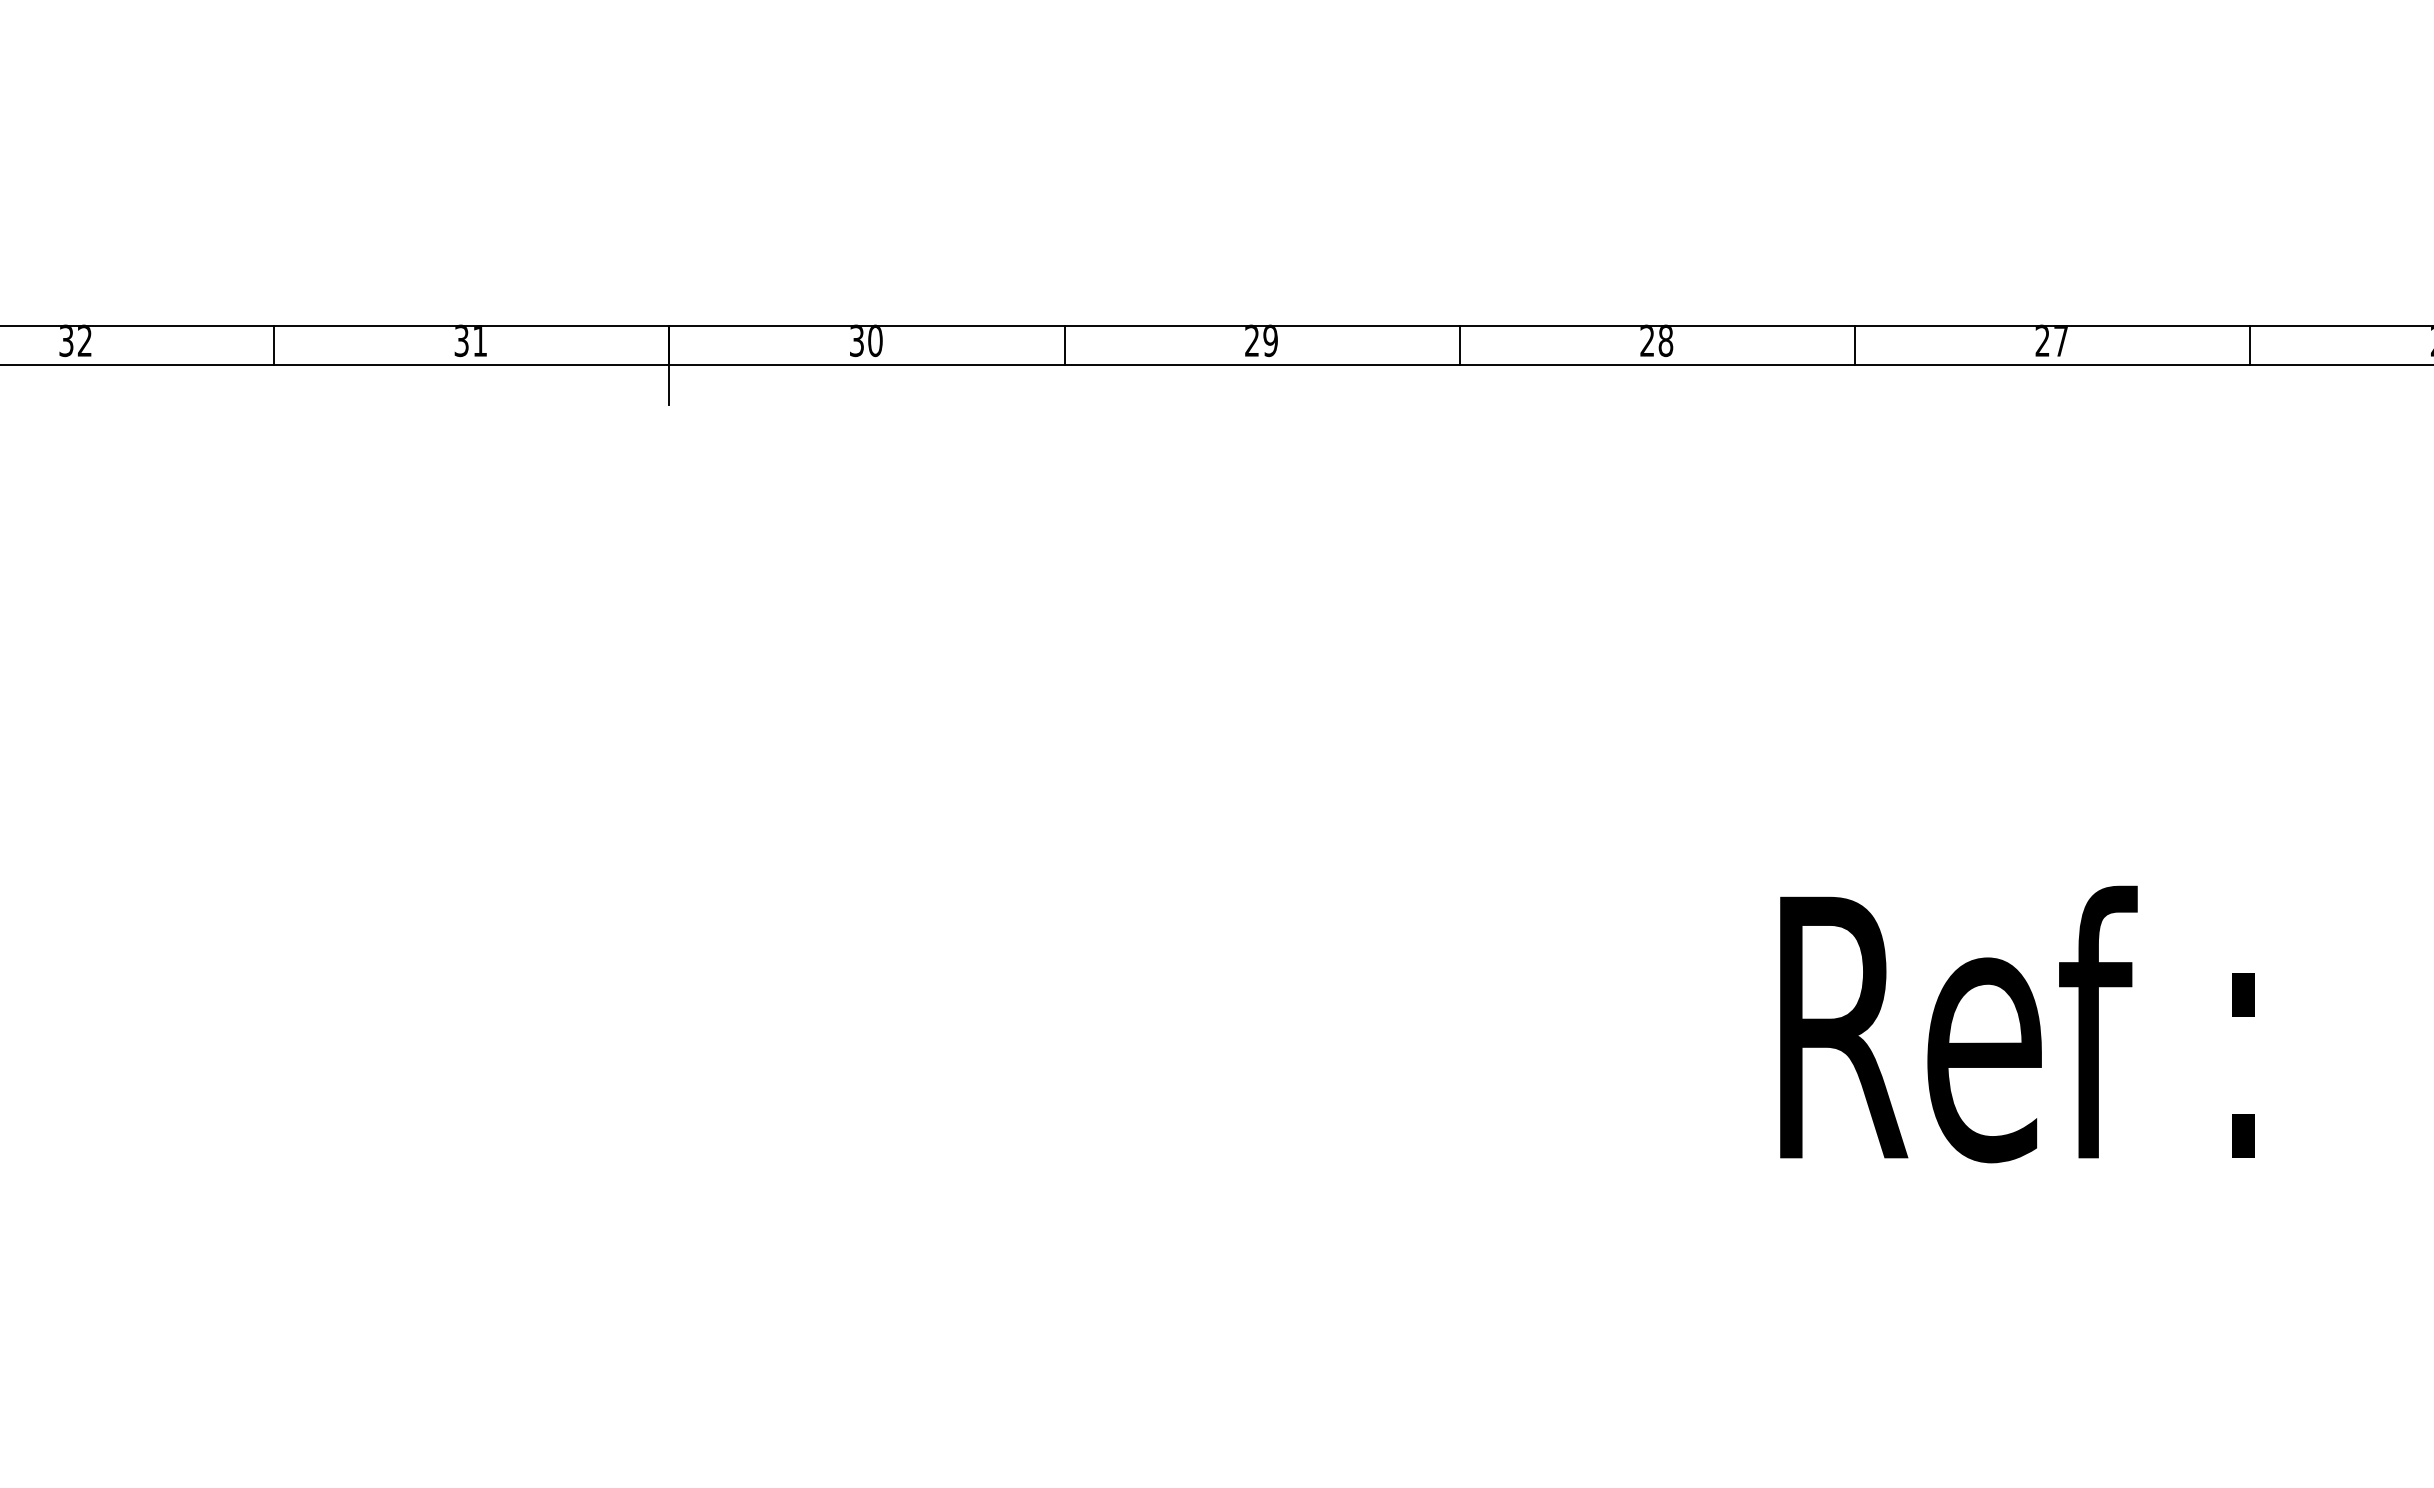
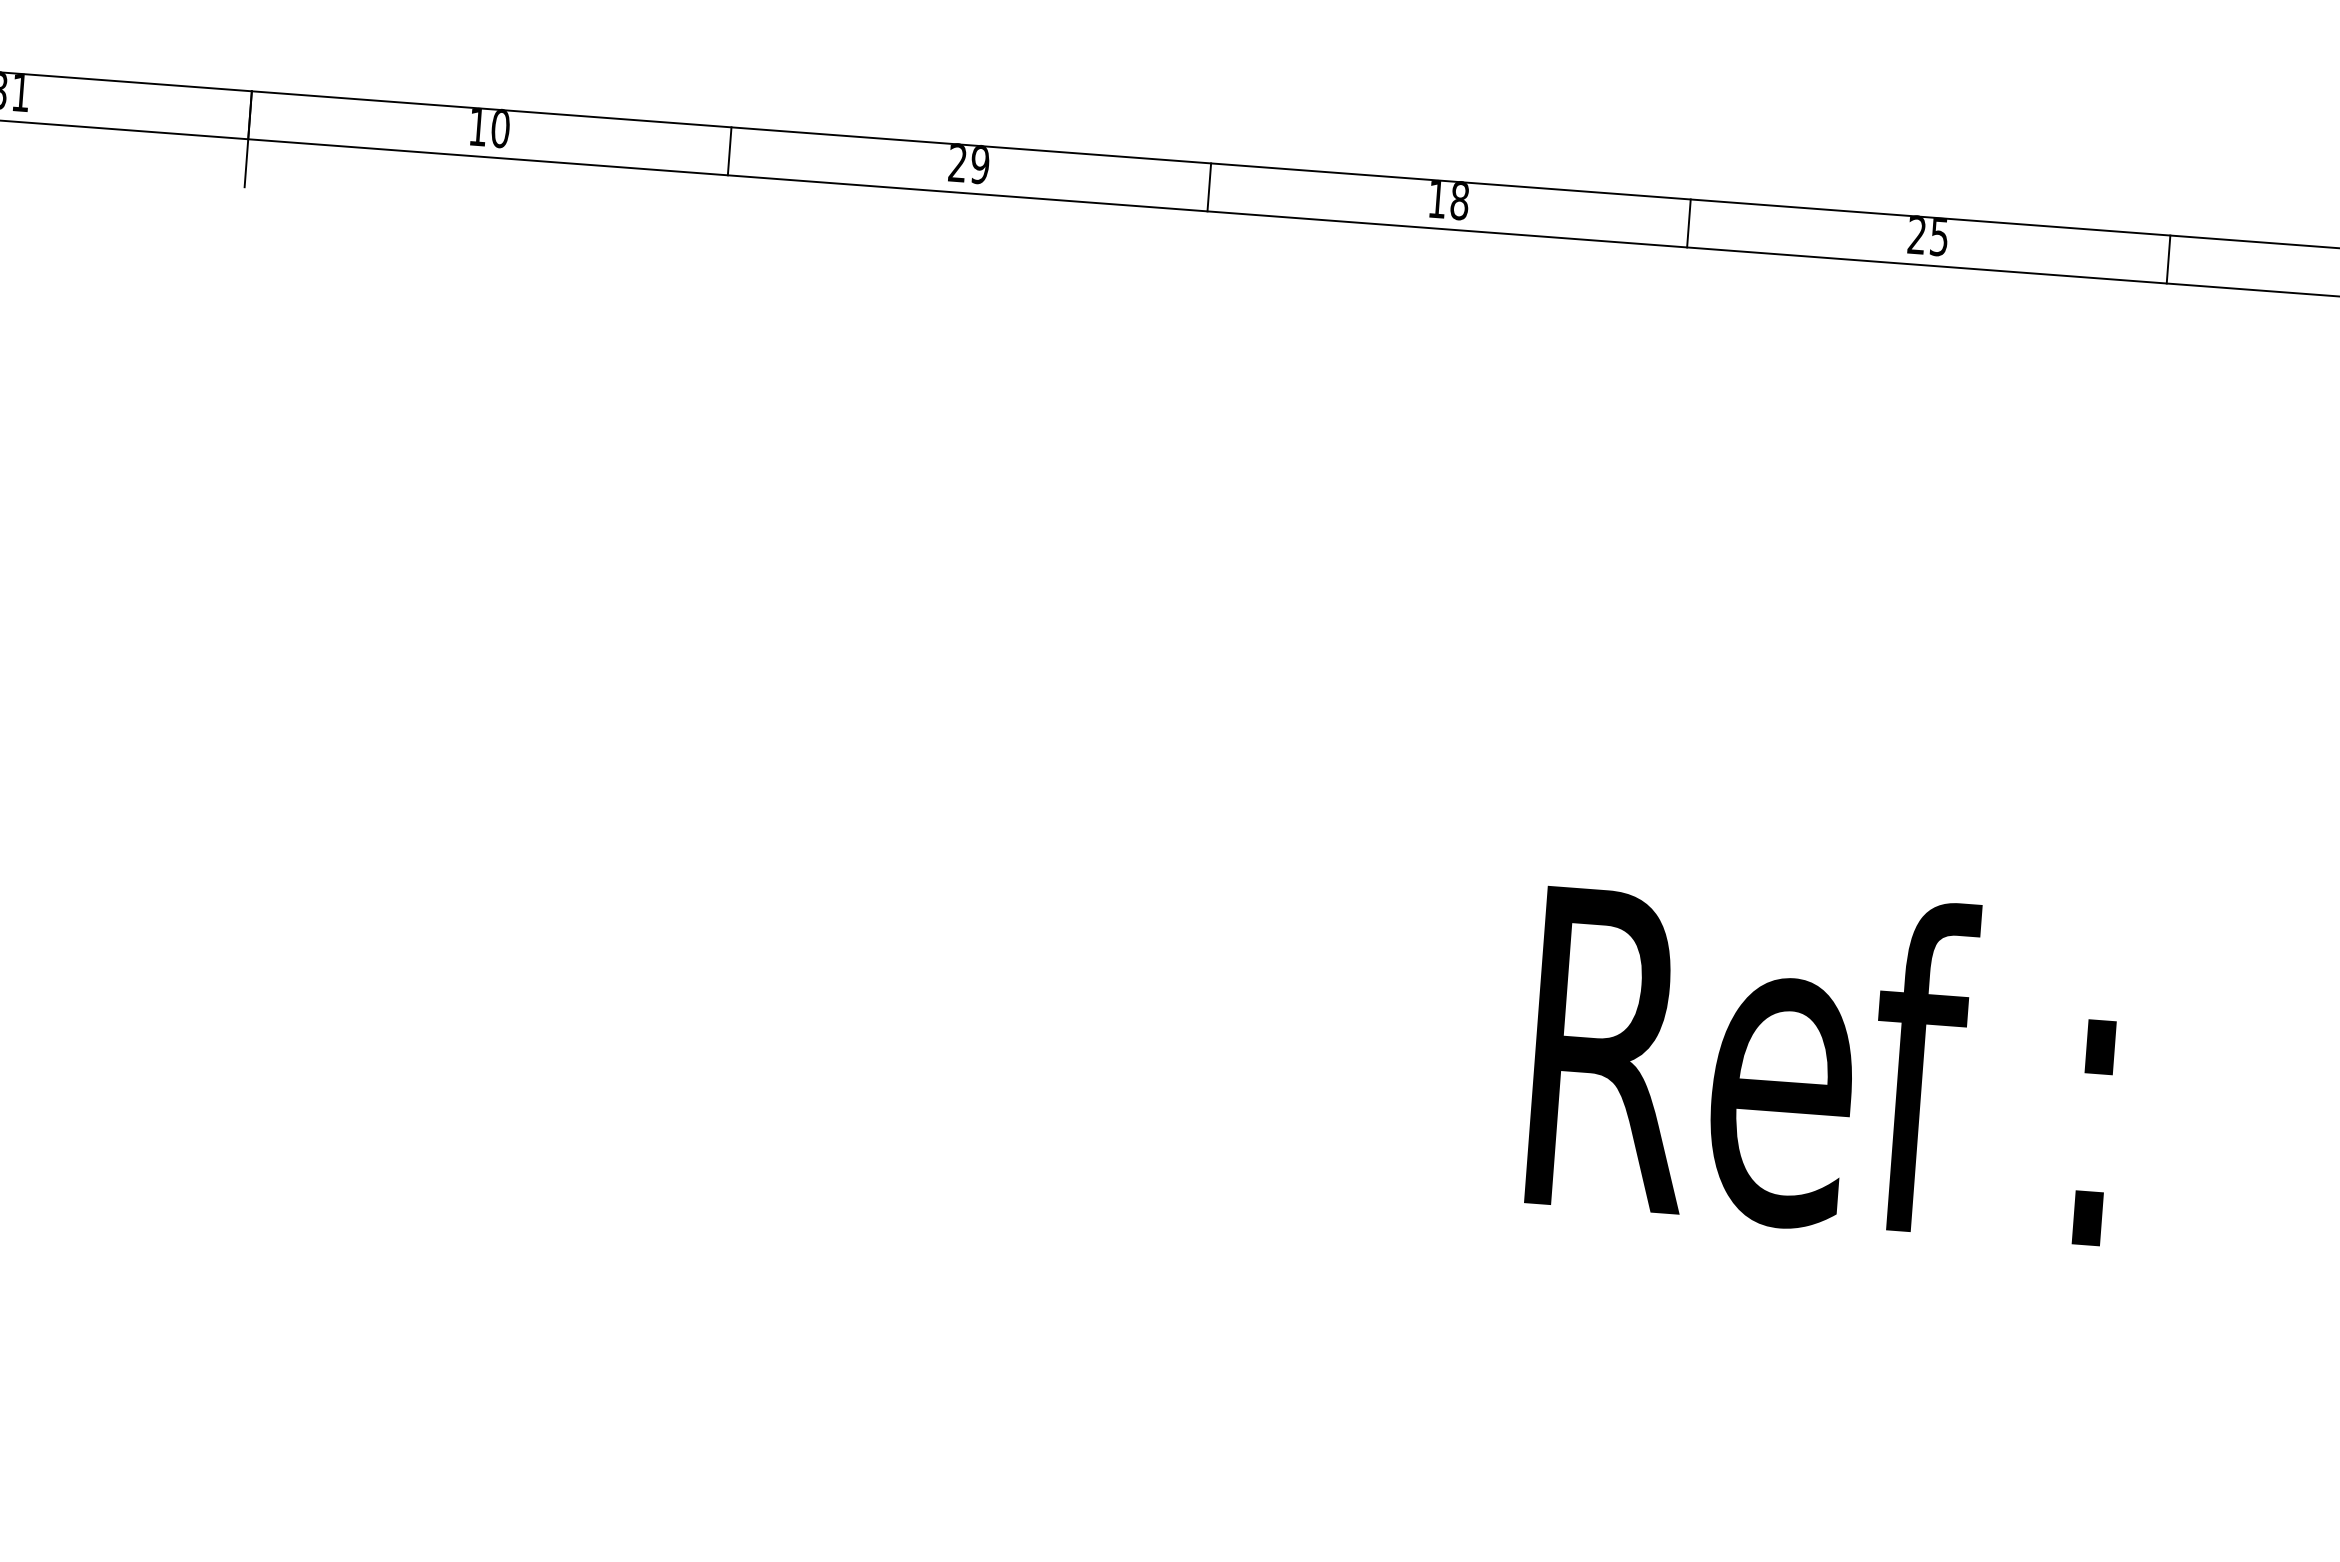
text: (856, 340) -> (477, 126), 30 -> 10
text: (1647, 340) -> (1437, 198), 28 -> 18
text: (2060, 342) -> (1938, 238), 27 -> 25

